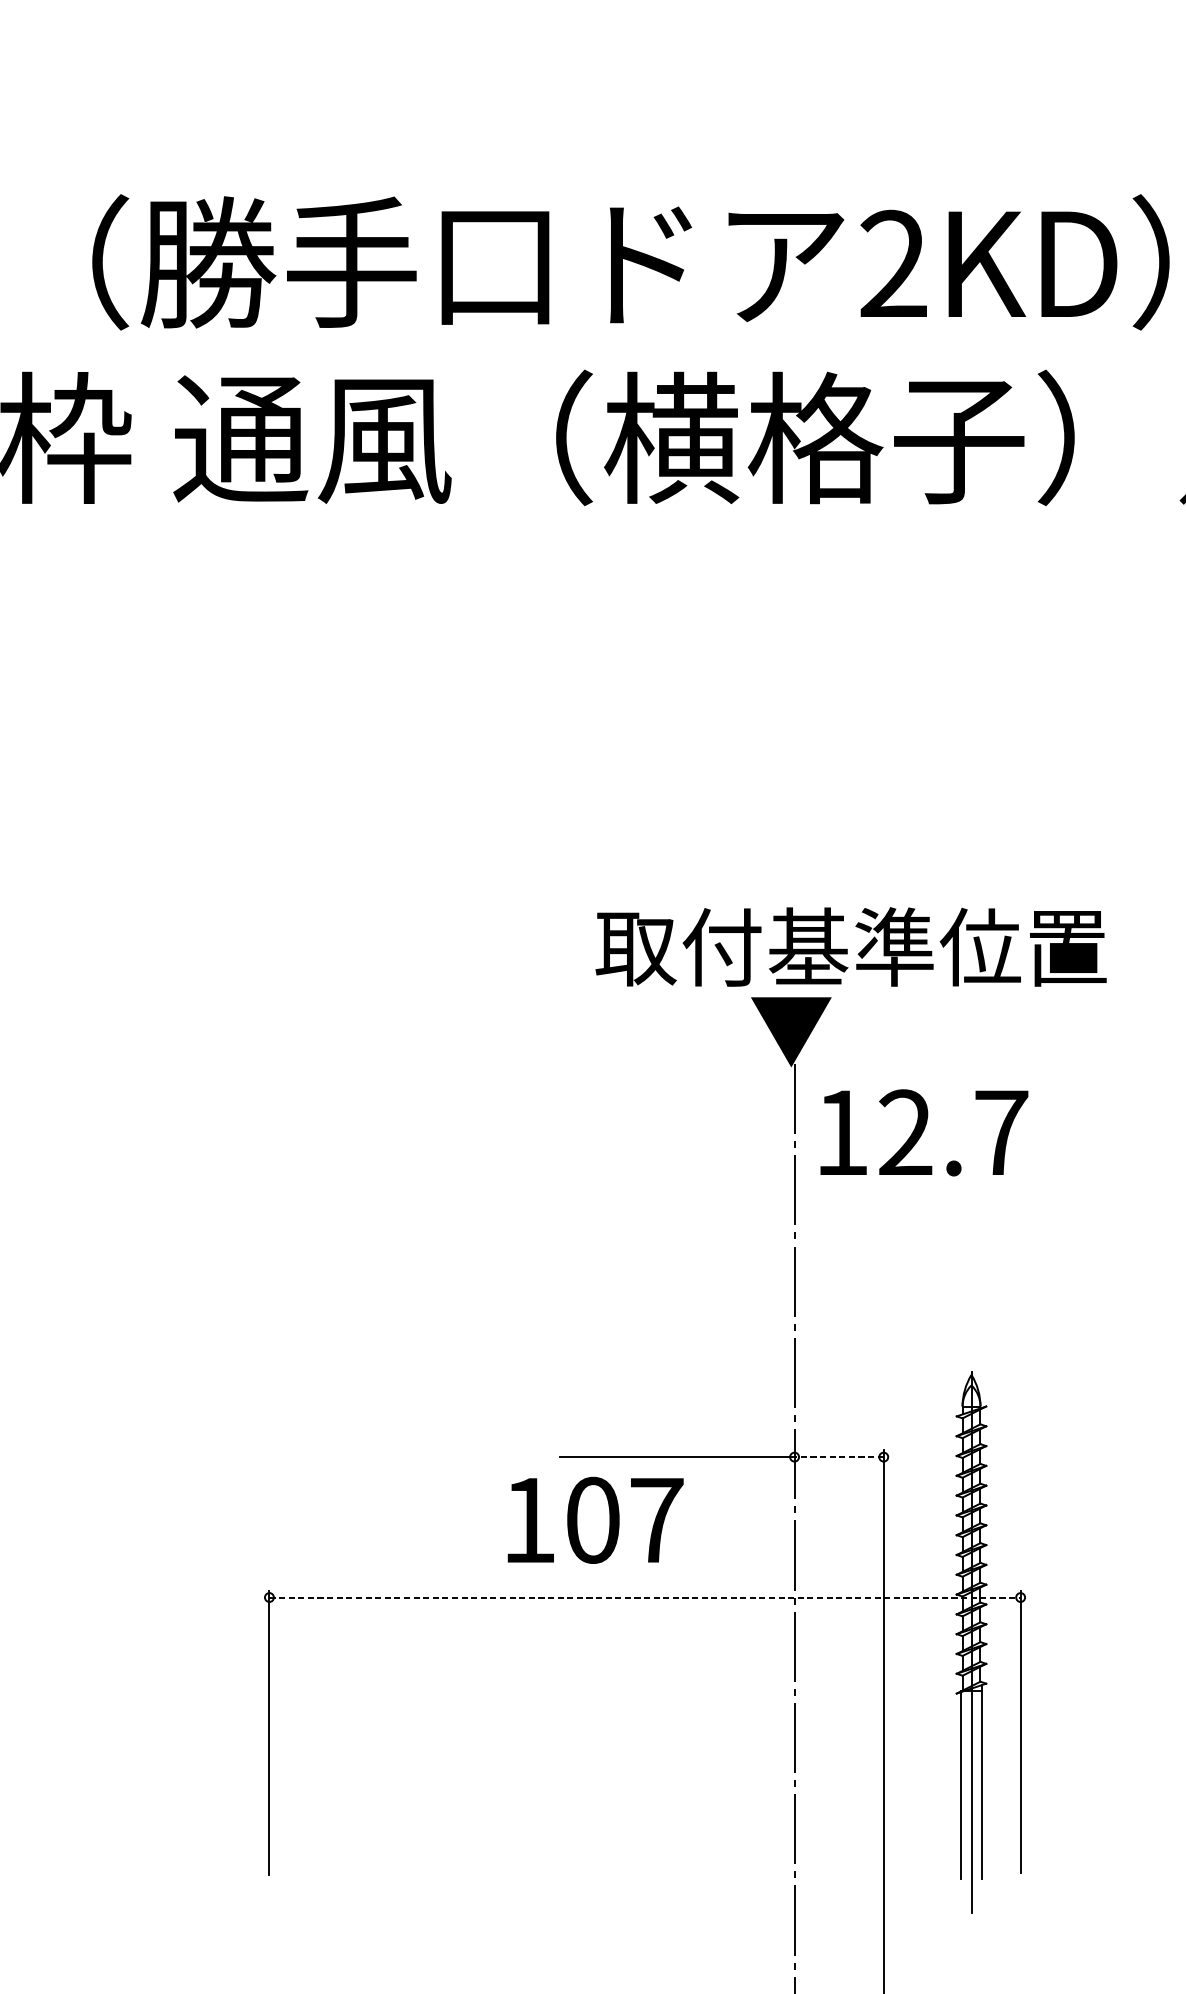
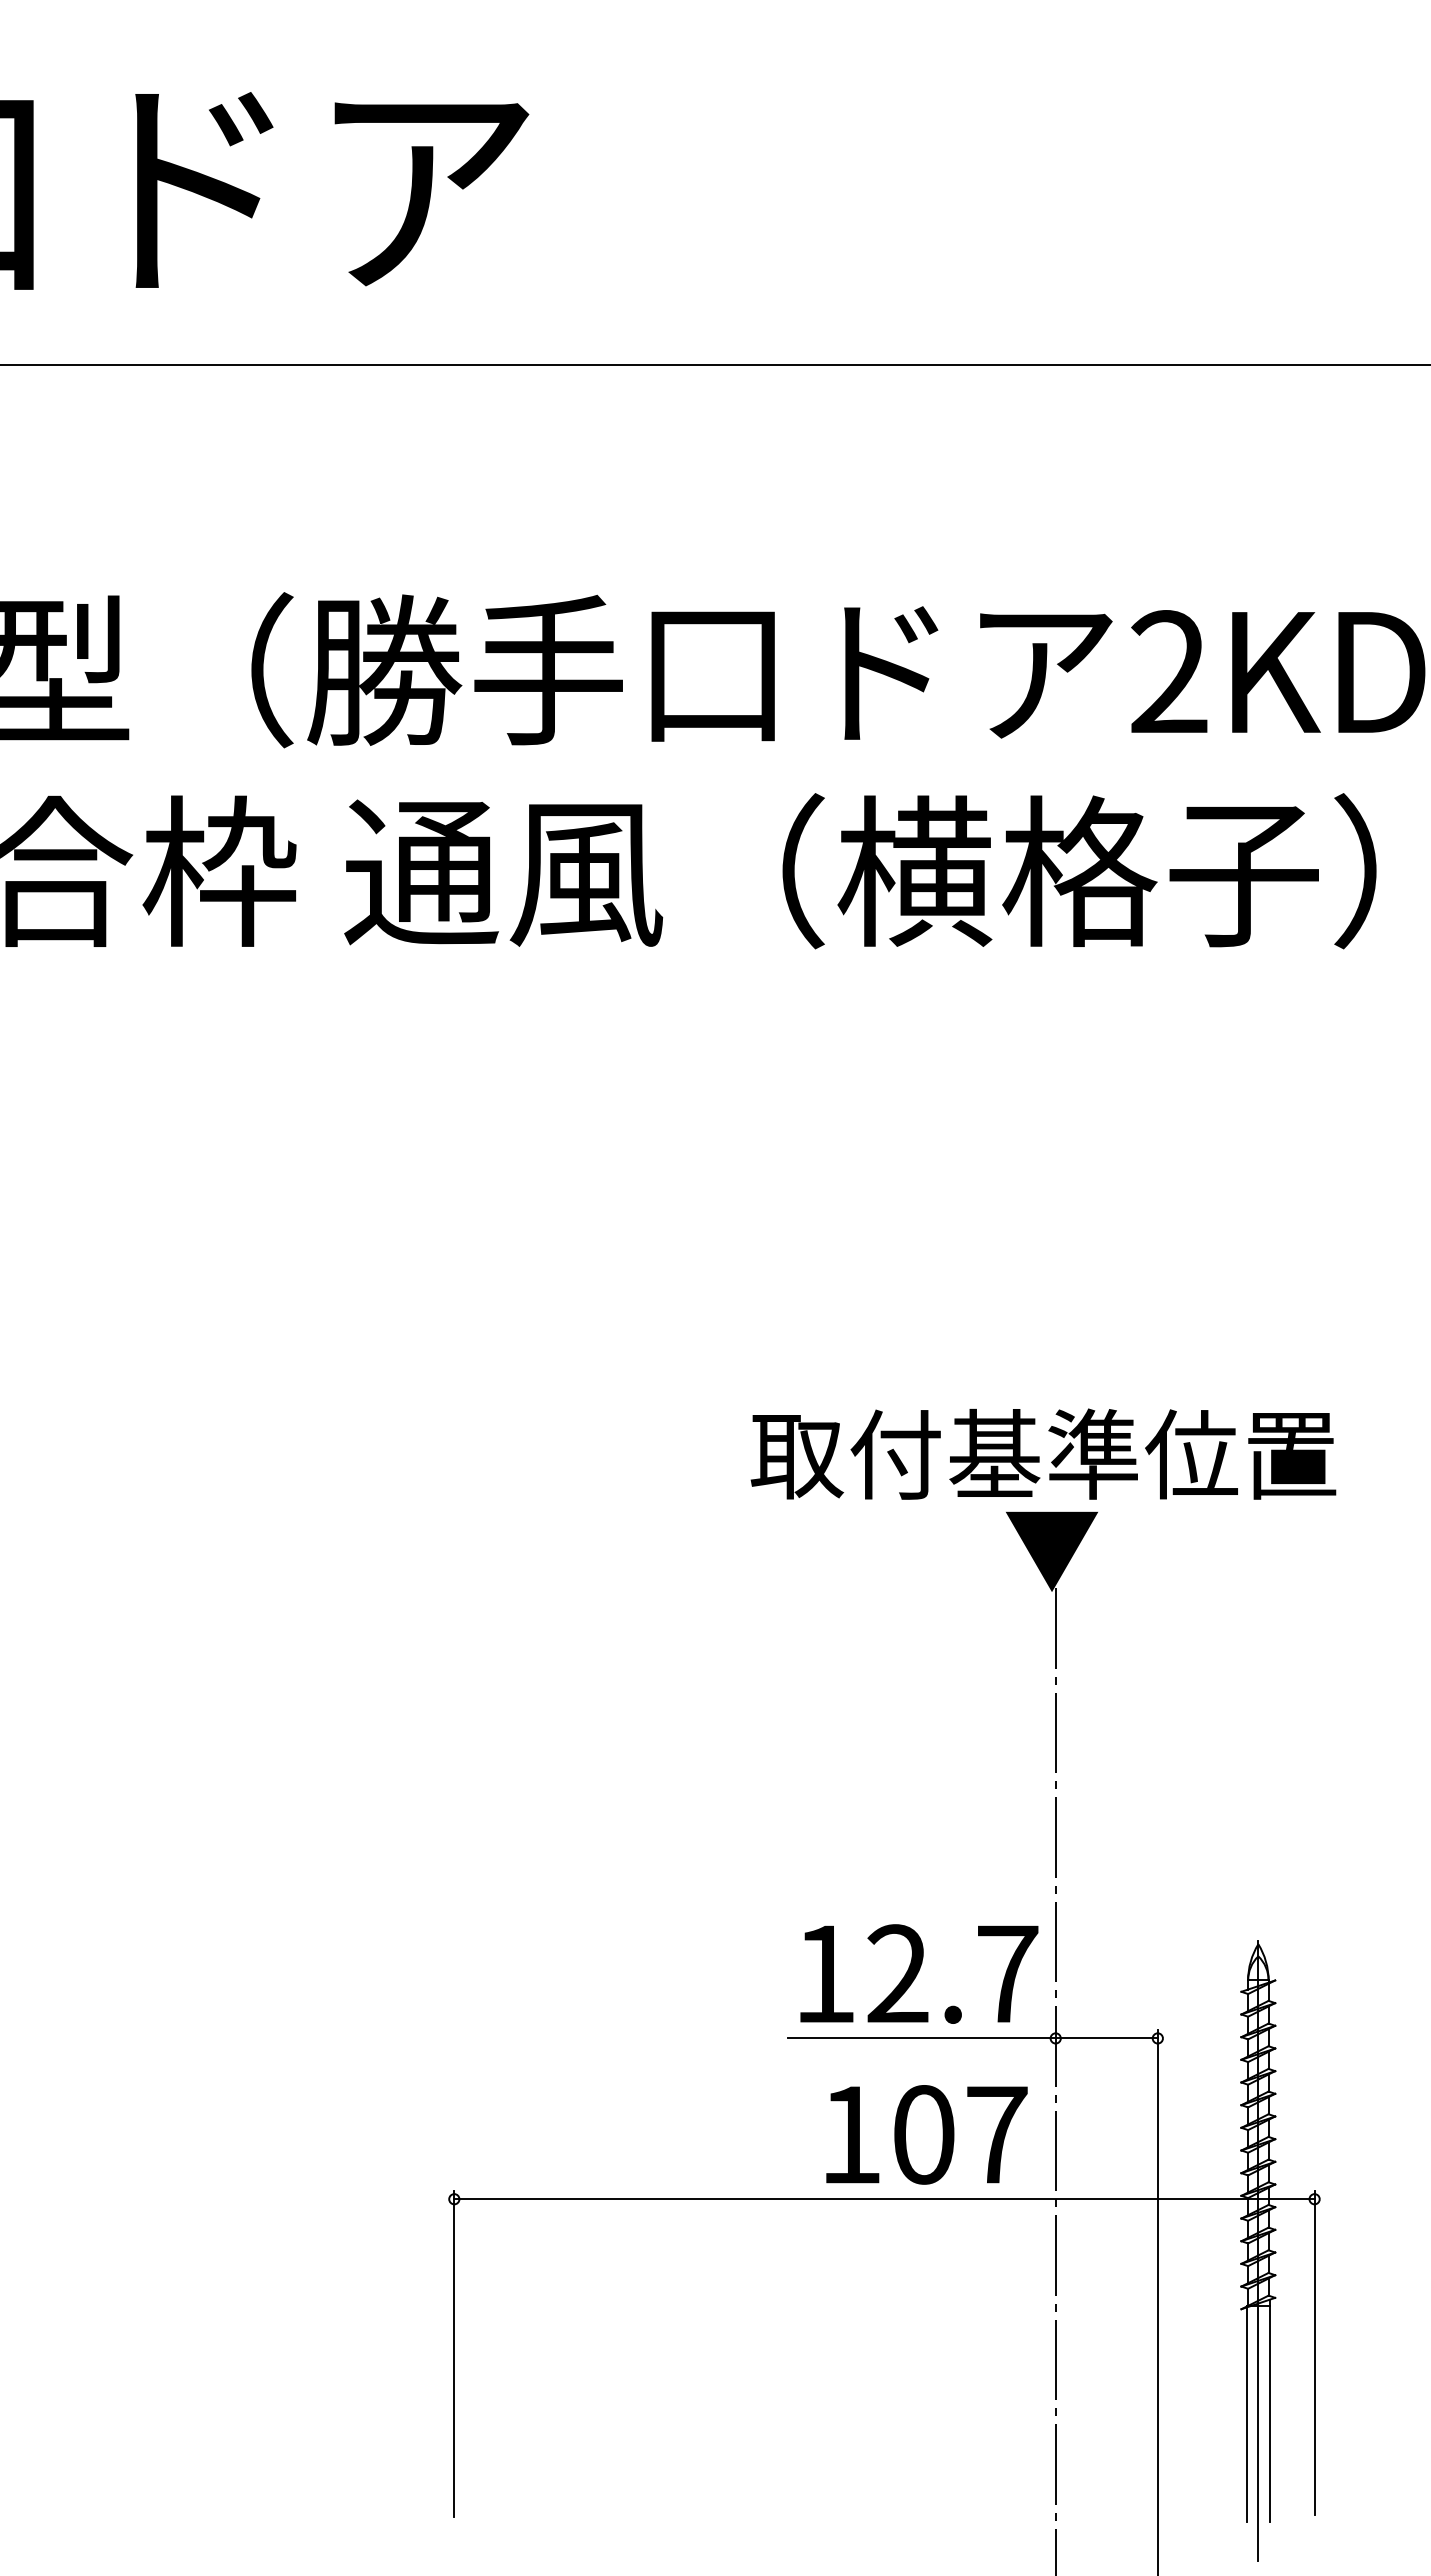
text: (851, 946) -> (1043, 1453), moved
text: (924, 1132) -> (919, 1973), moved
line: (838, 1457) -> (1106, 2038), dashed -> solid
text: (595, 1520) -> (926, 2134), moved
line: (645, 1597) -> (884, 2199), dashed -> solid

